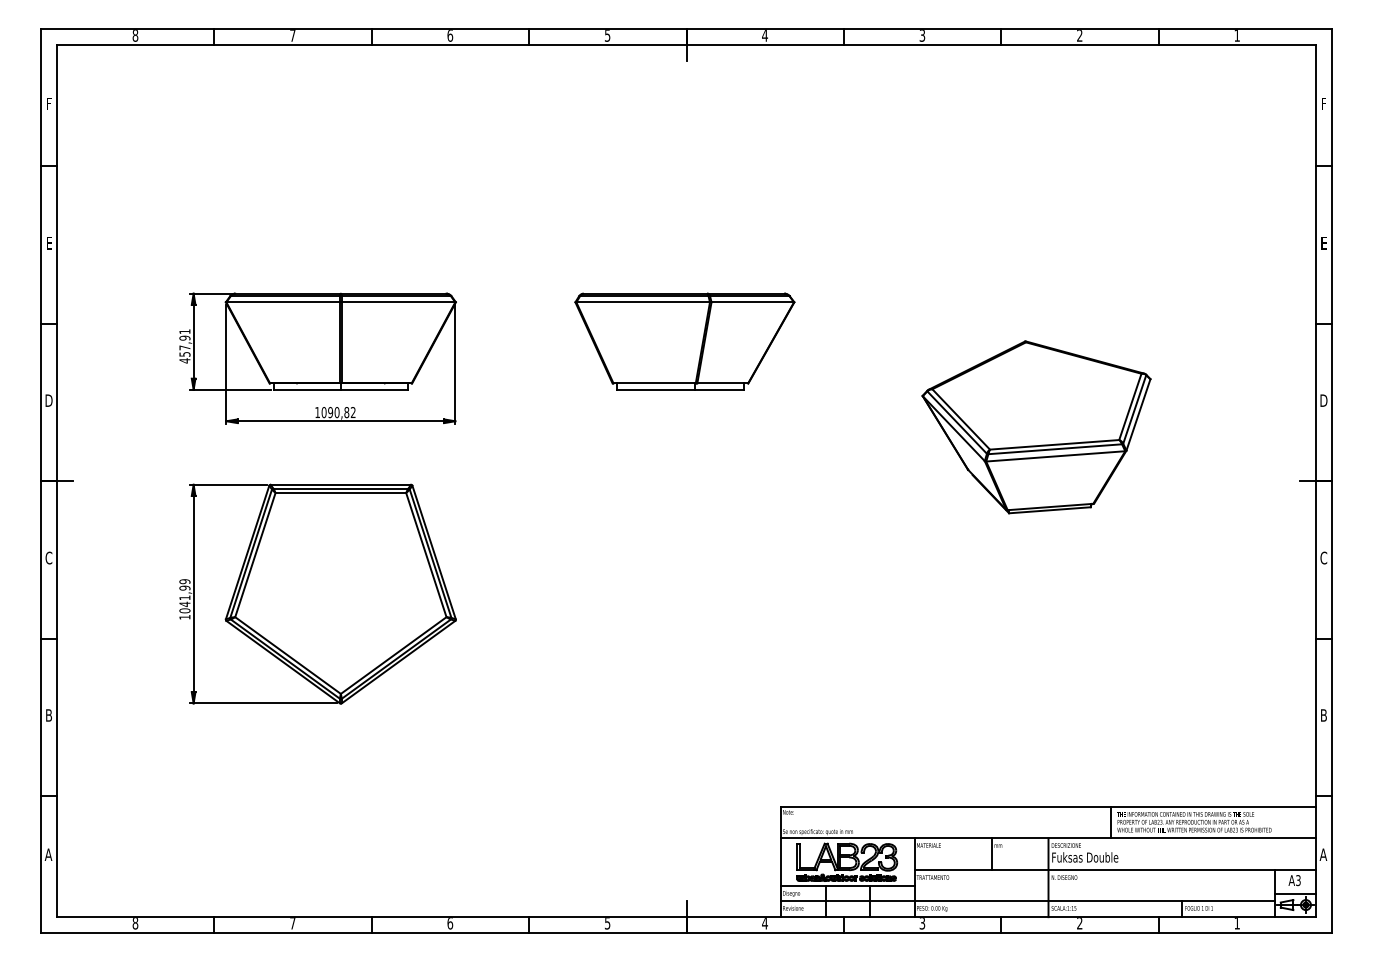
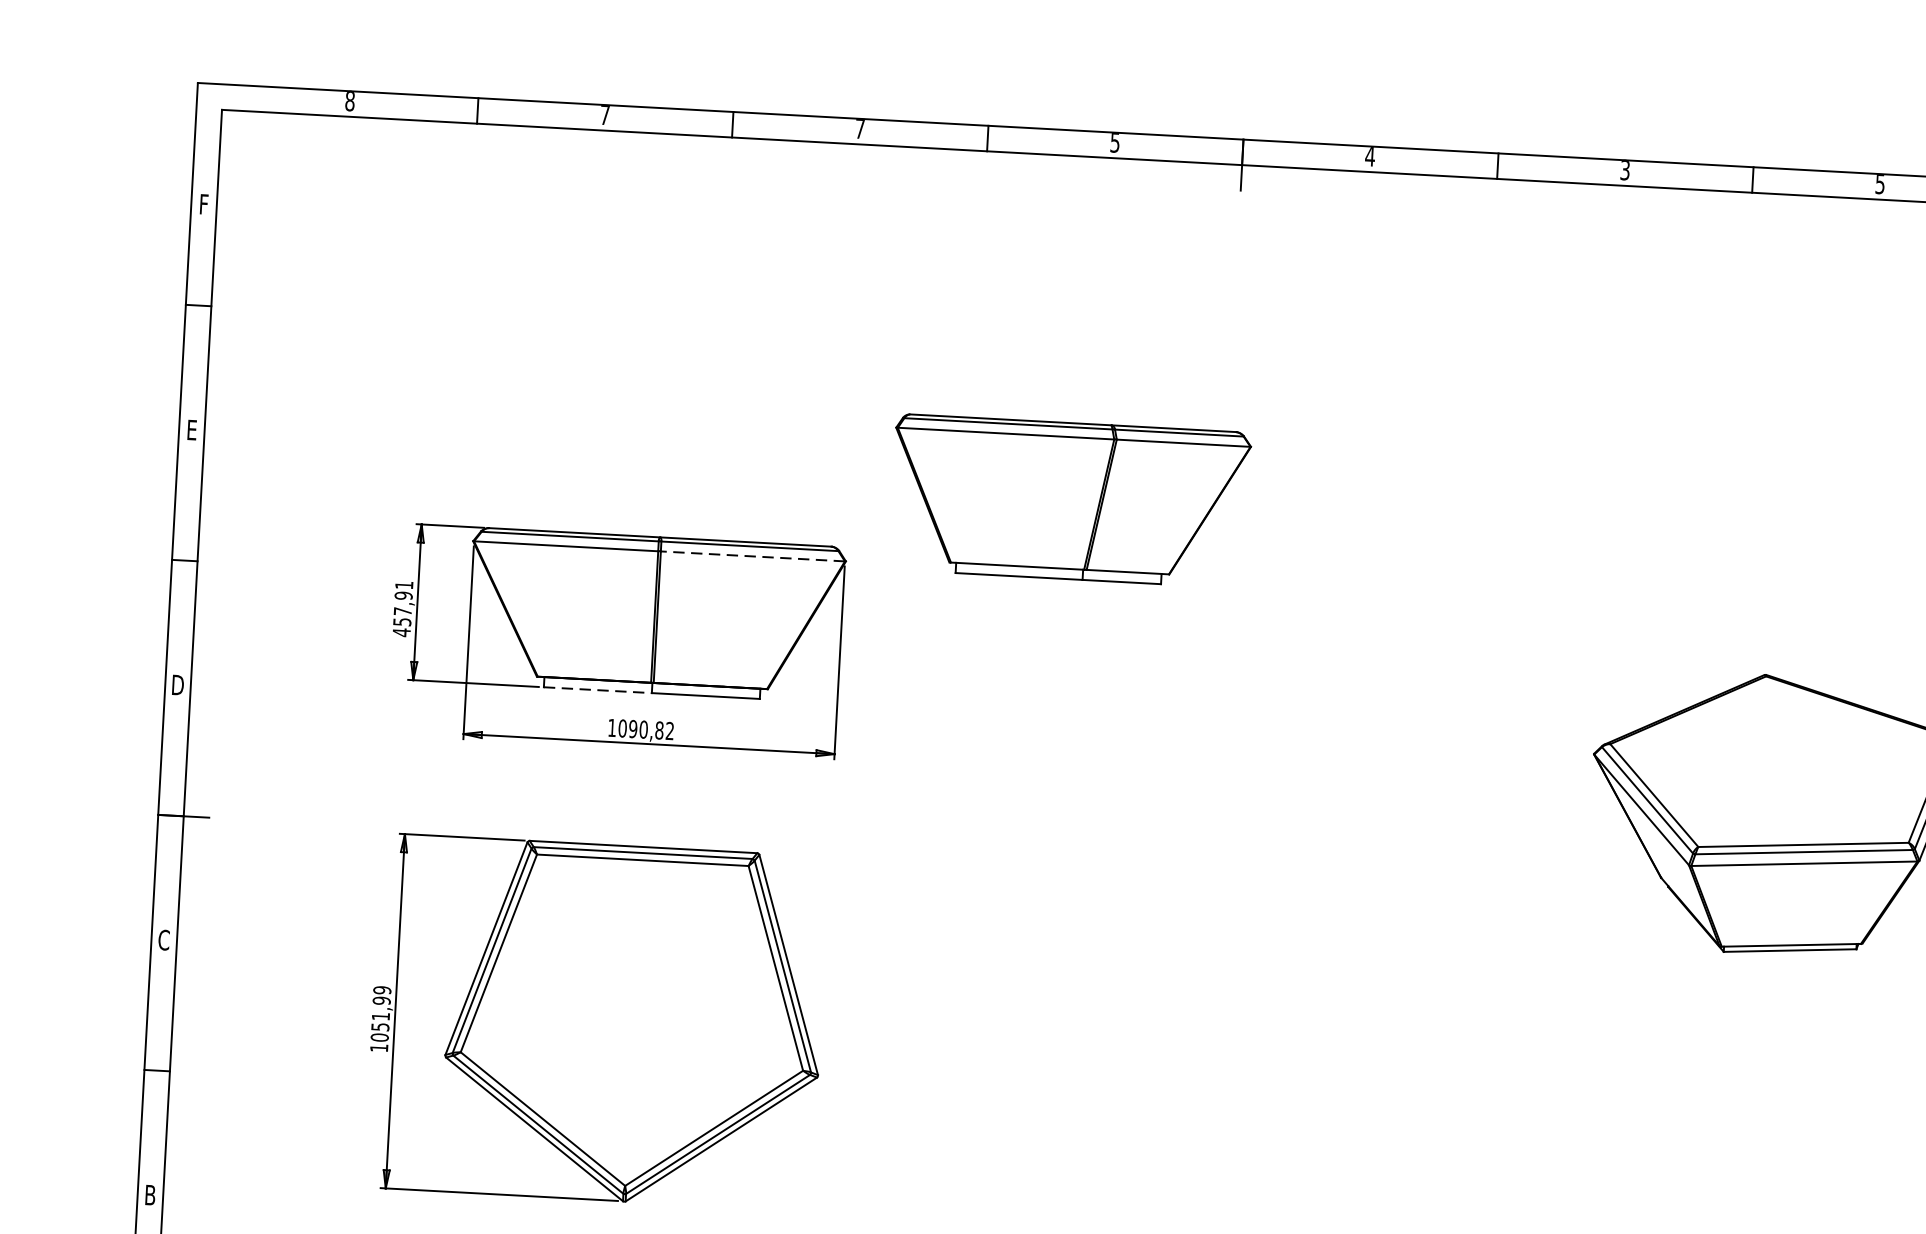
text: (450, 35) -> (860, 128), 6 -> 7
text: (1079, 35) -> (1879, 183), 2 -> 5
line: (398, 302) -> (752, 556), solid -> dashed
part: (684, 341) -> (1069, 500), moved
line: (308, 389) -> (599, 689), solid -> dashed
text: (184, 604) -> (379, 1027), 1041,99 -> 1051,99

